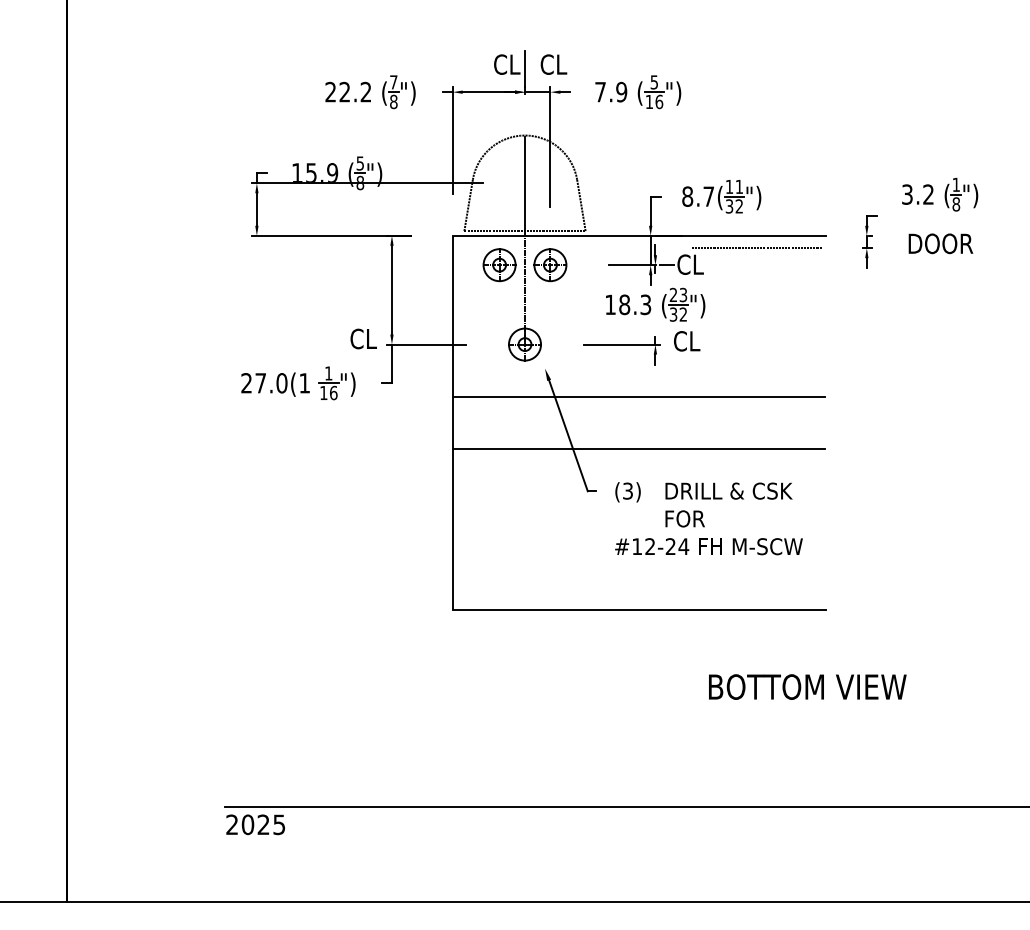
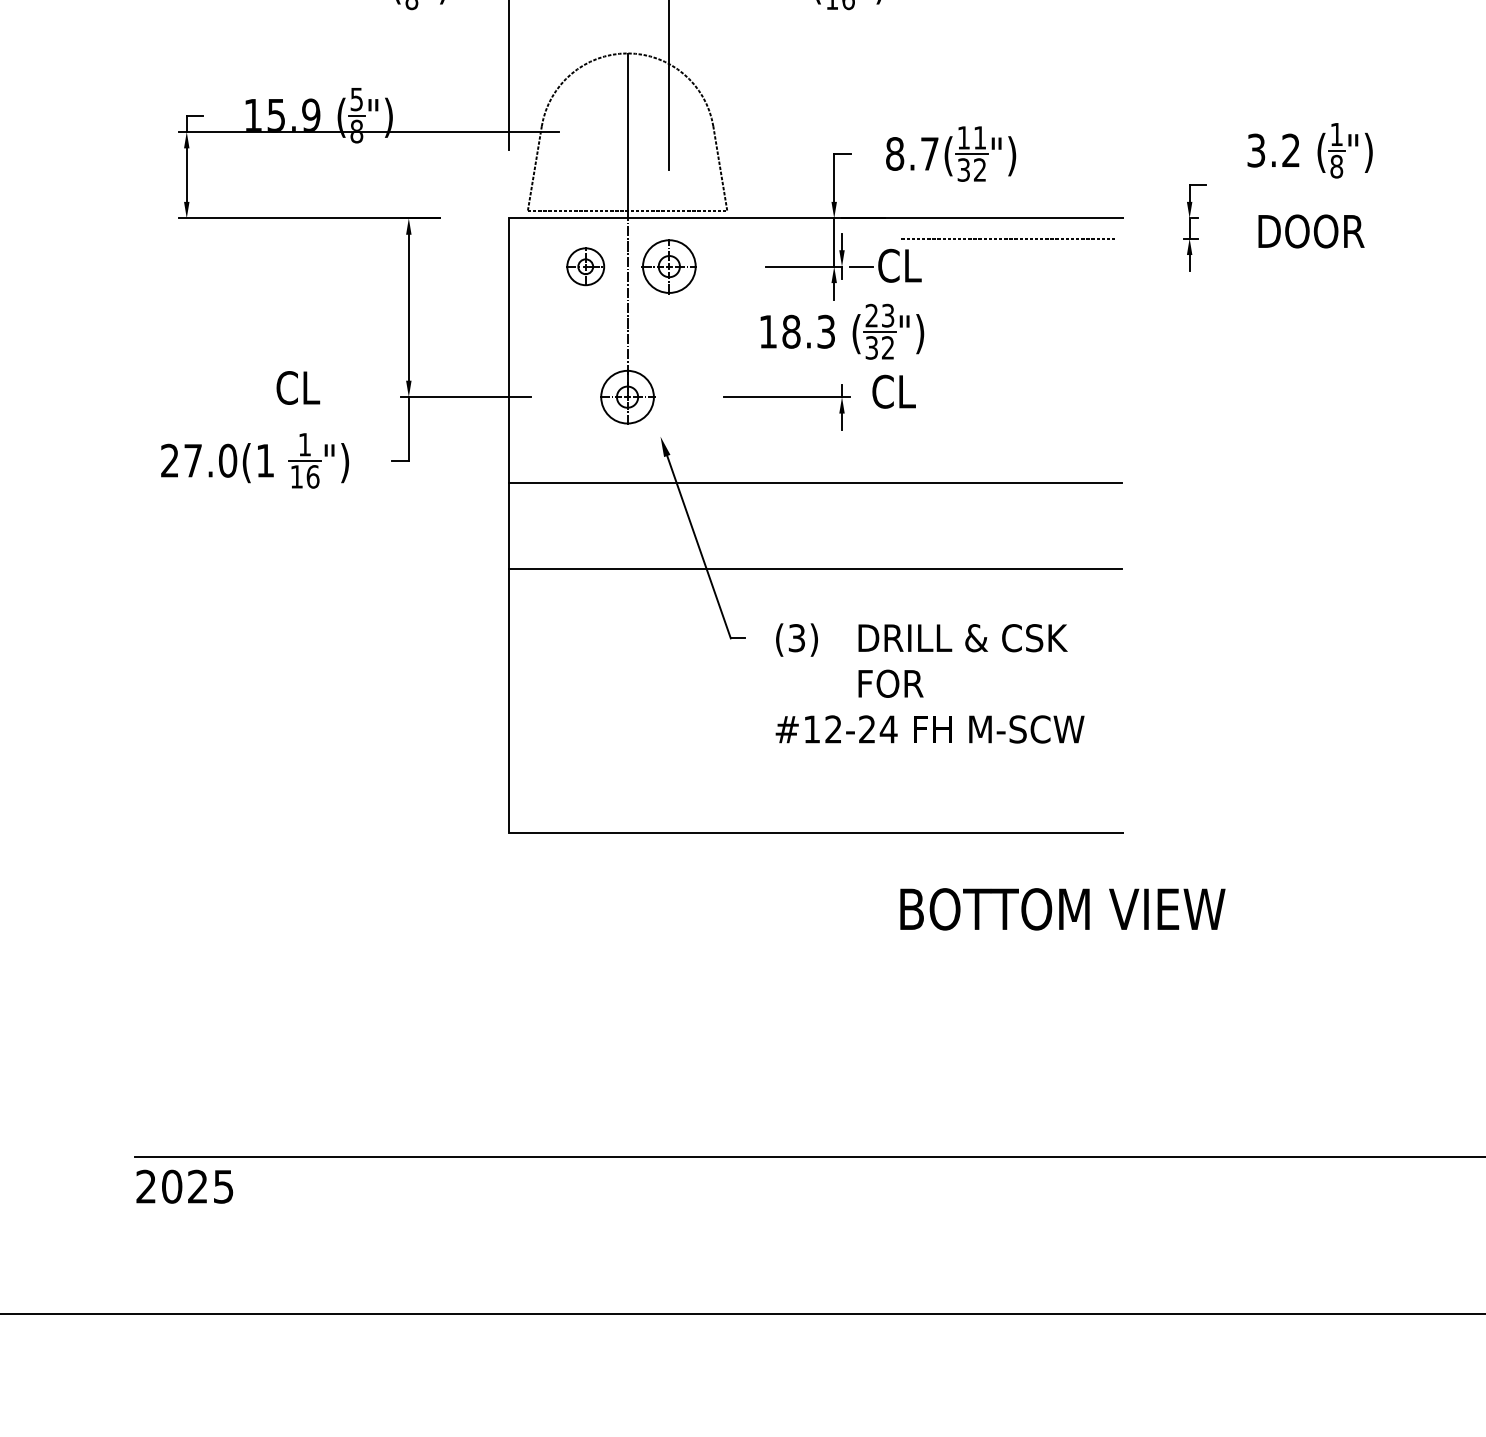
part: (499, 265) -> (585, 267), size x0.7
text: (363, 338) -> (297, 387), moved
text: (807, 686) -> (1062, 908), moved

